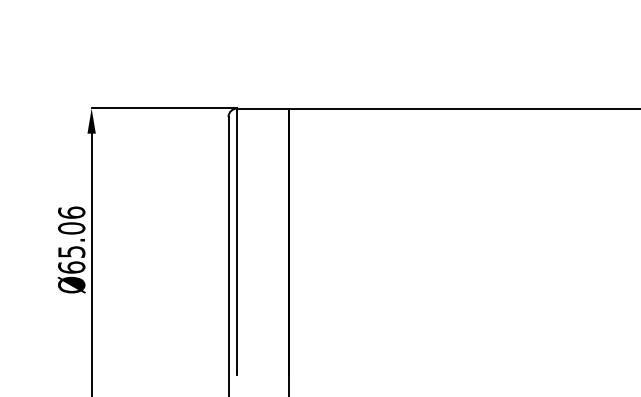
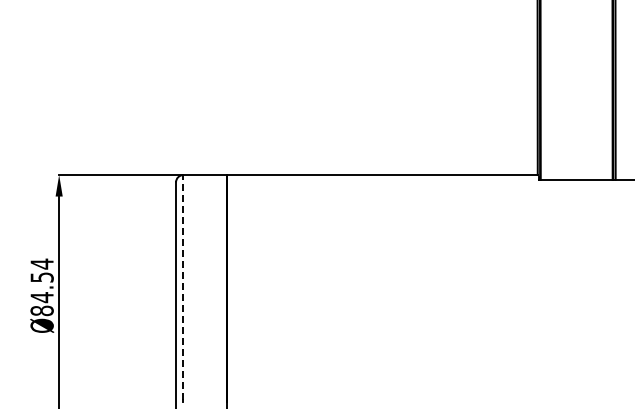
line: (237, 239) -> (183, 286), solid -> dashed
text: (70, 240) -> (41, 287), Ø65.06 -> Ø84.54

